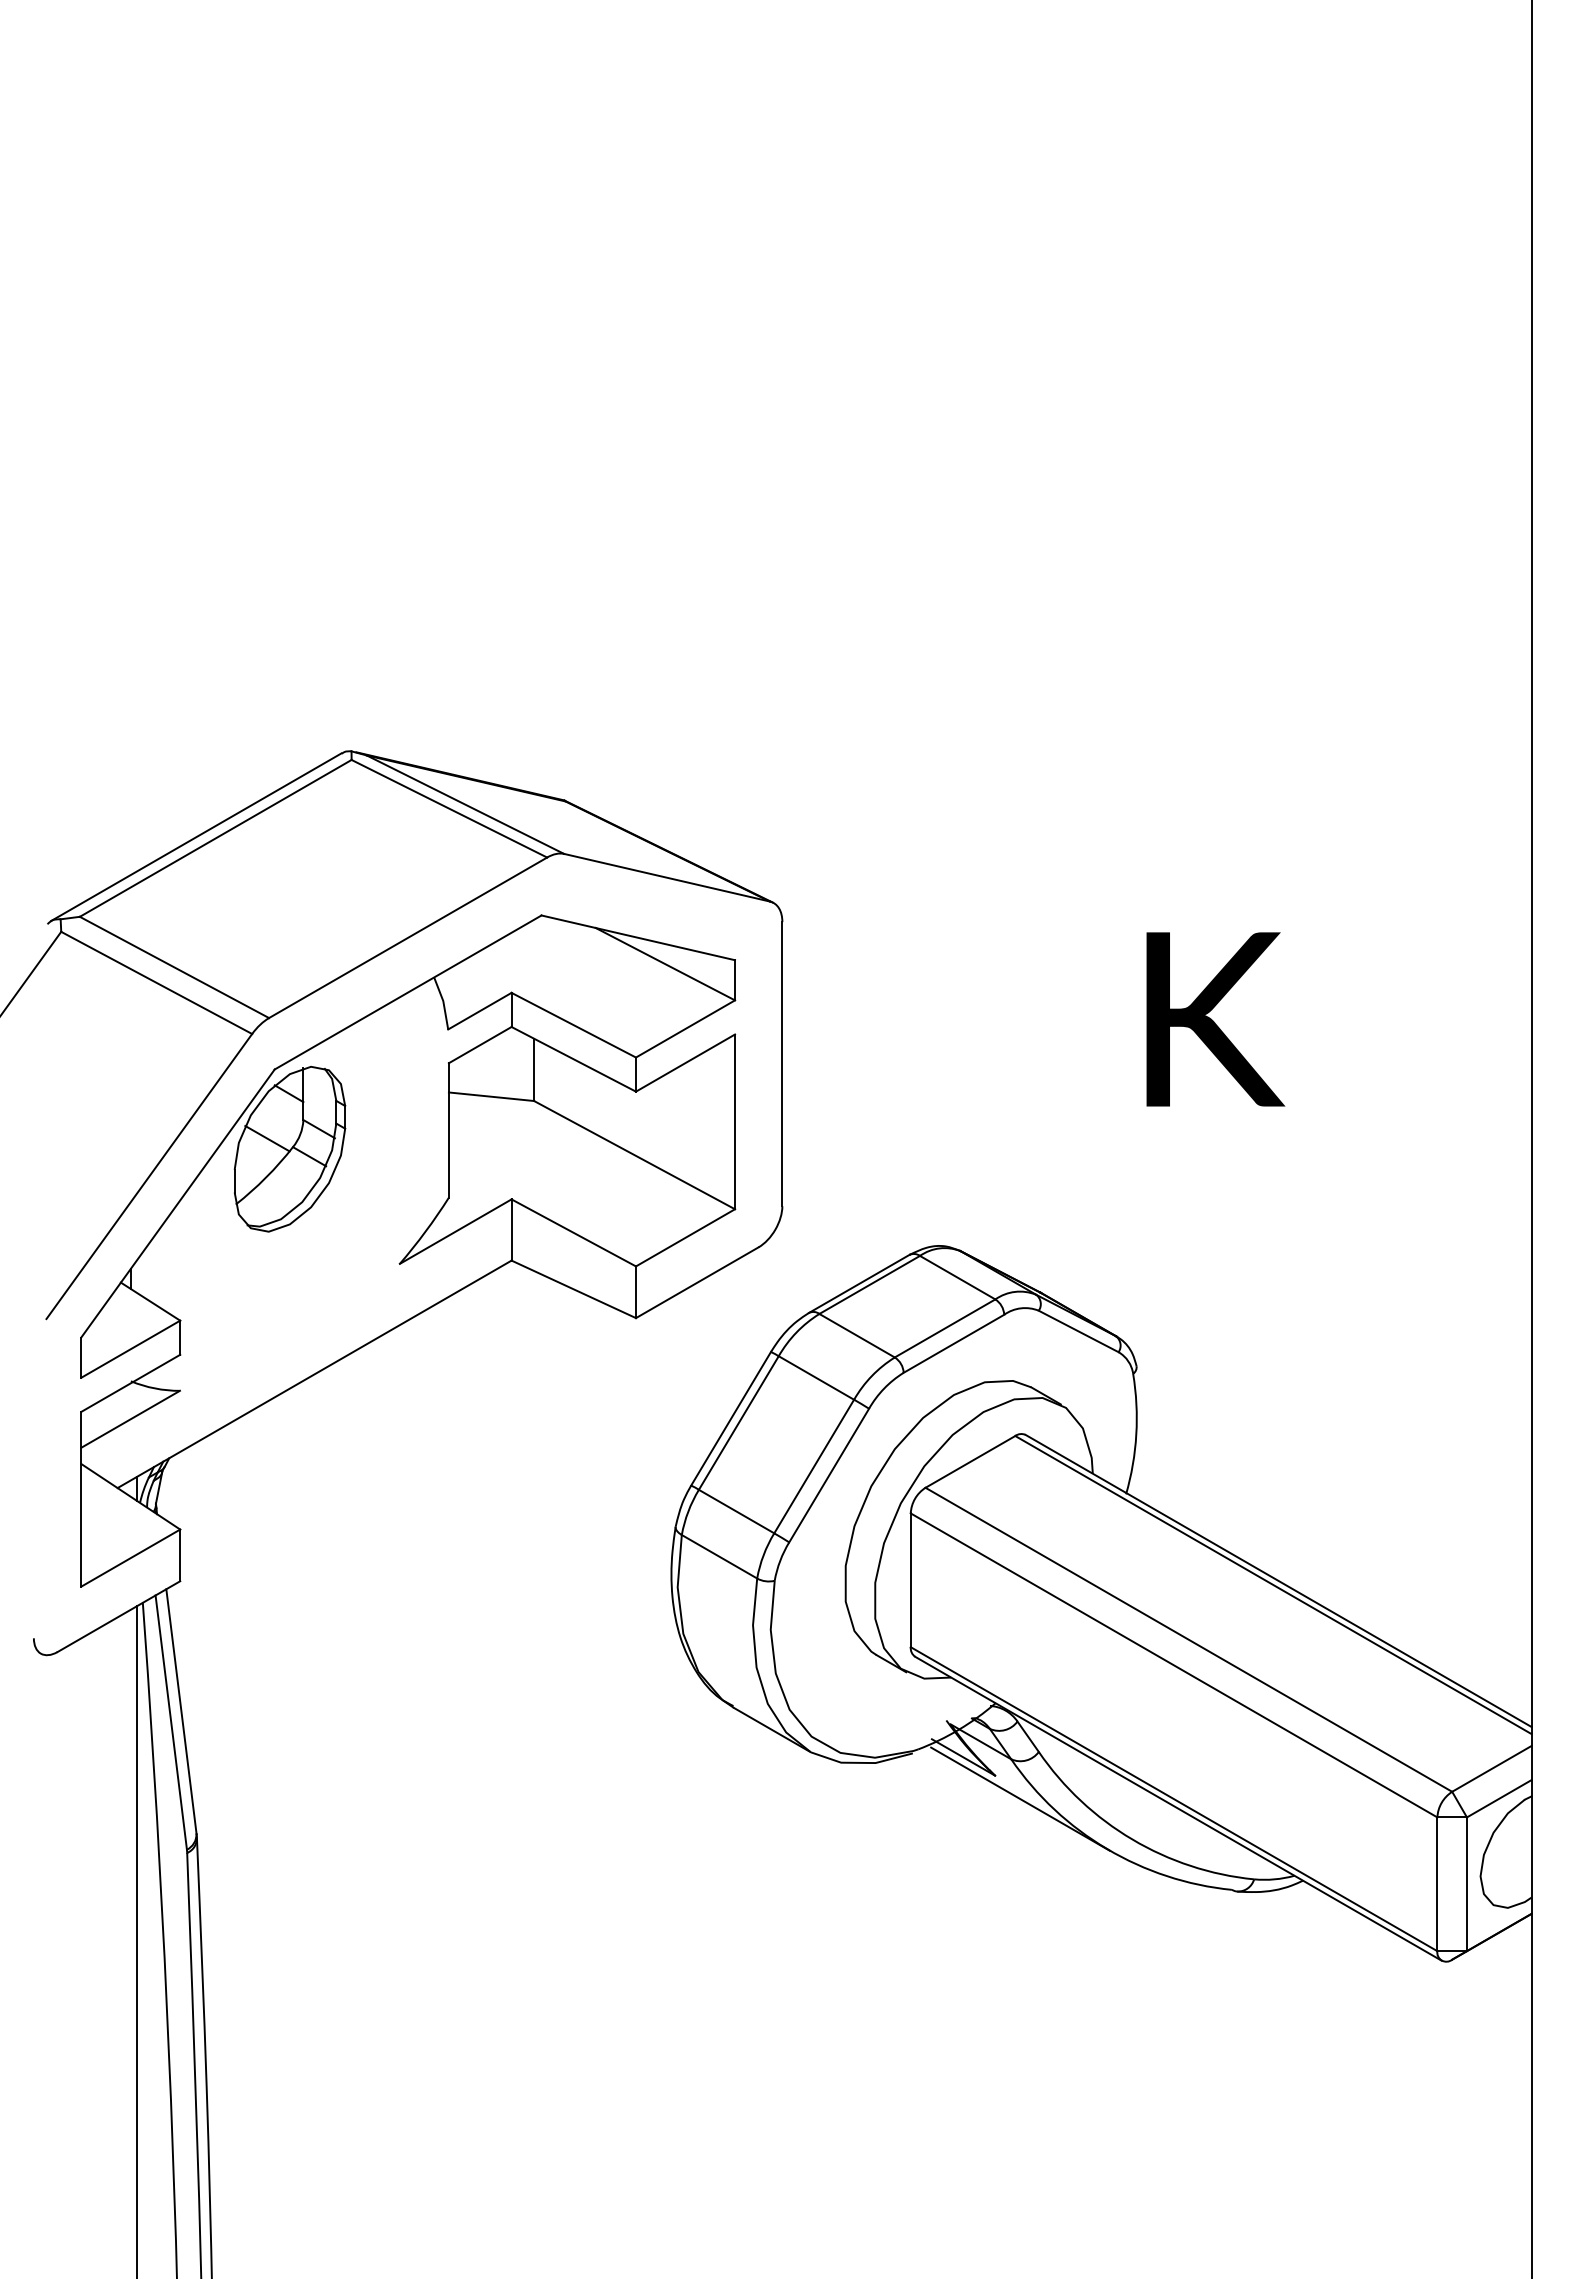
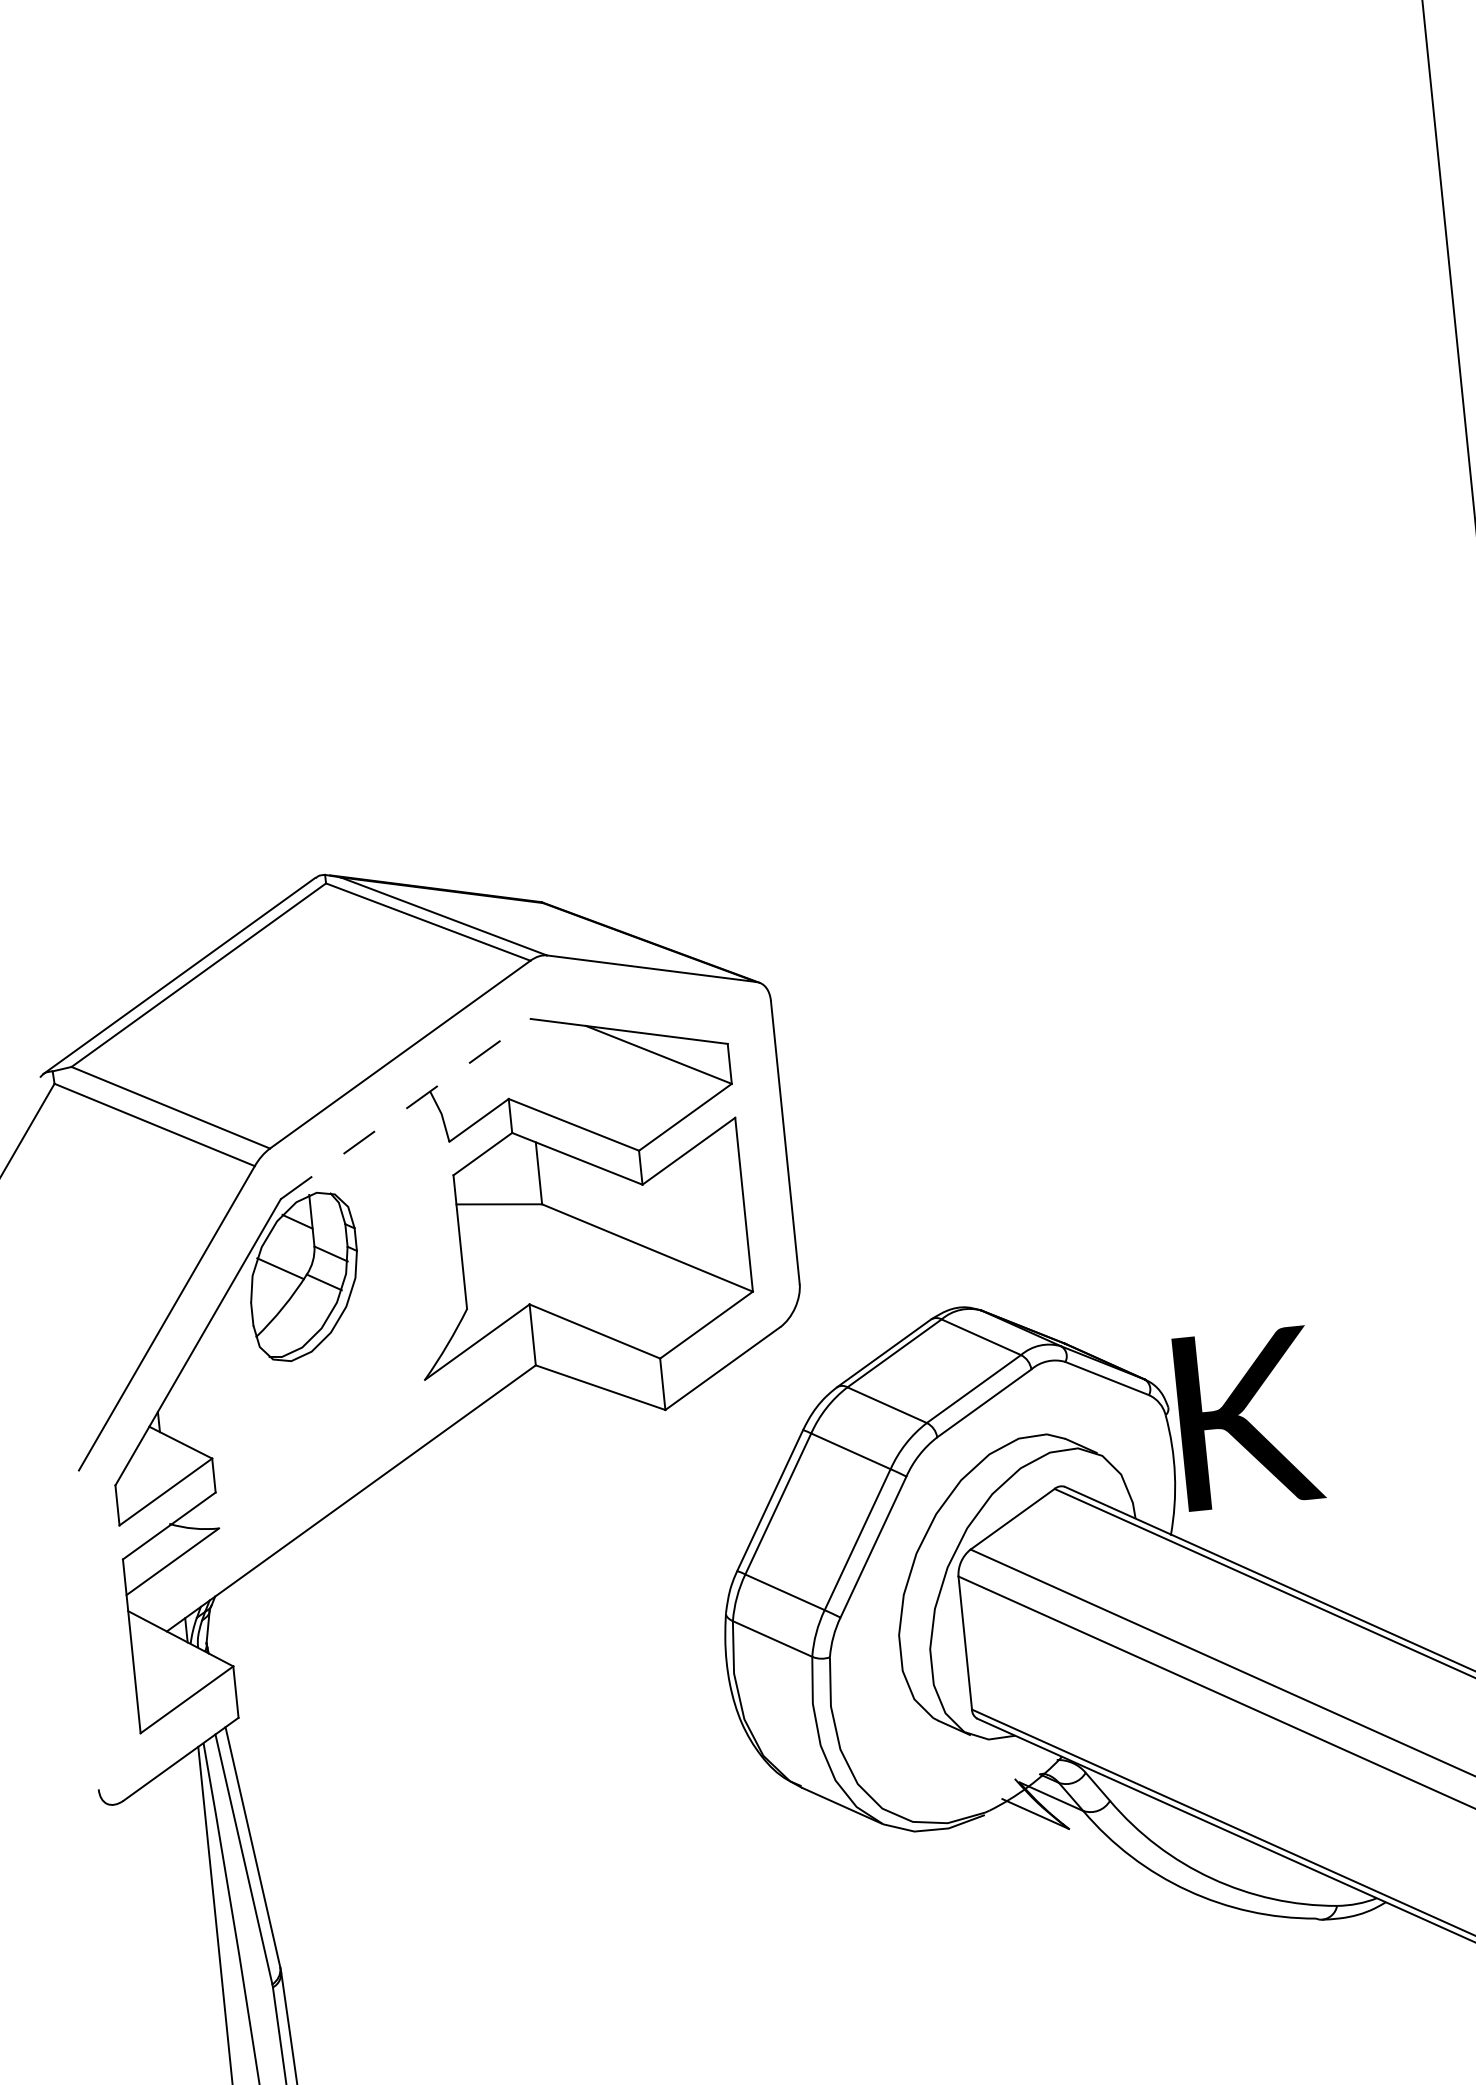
line: (408, 992) -> (406, 1109), solid -> dashed
text: (1215, 1019) -> (1248, 1418), moved
line: (1020, 1798) -> (1096, 1849), removed

